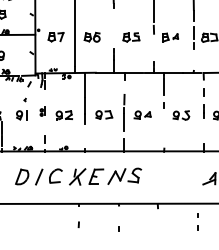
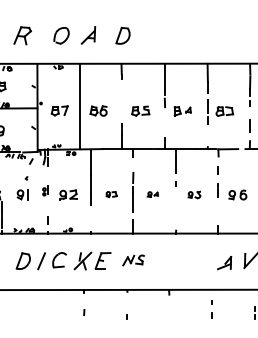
part: (104, 114) -> (111, 194), size x0.6
part: (142, 114) -> (152, 194), size x0.6
part: (181, 114) -> (194, 194), size x0.7
part: (124, 176) -> (133, 260), size x0.6

